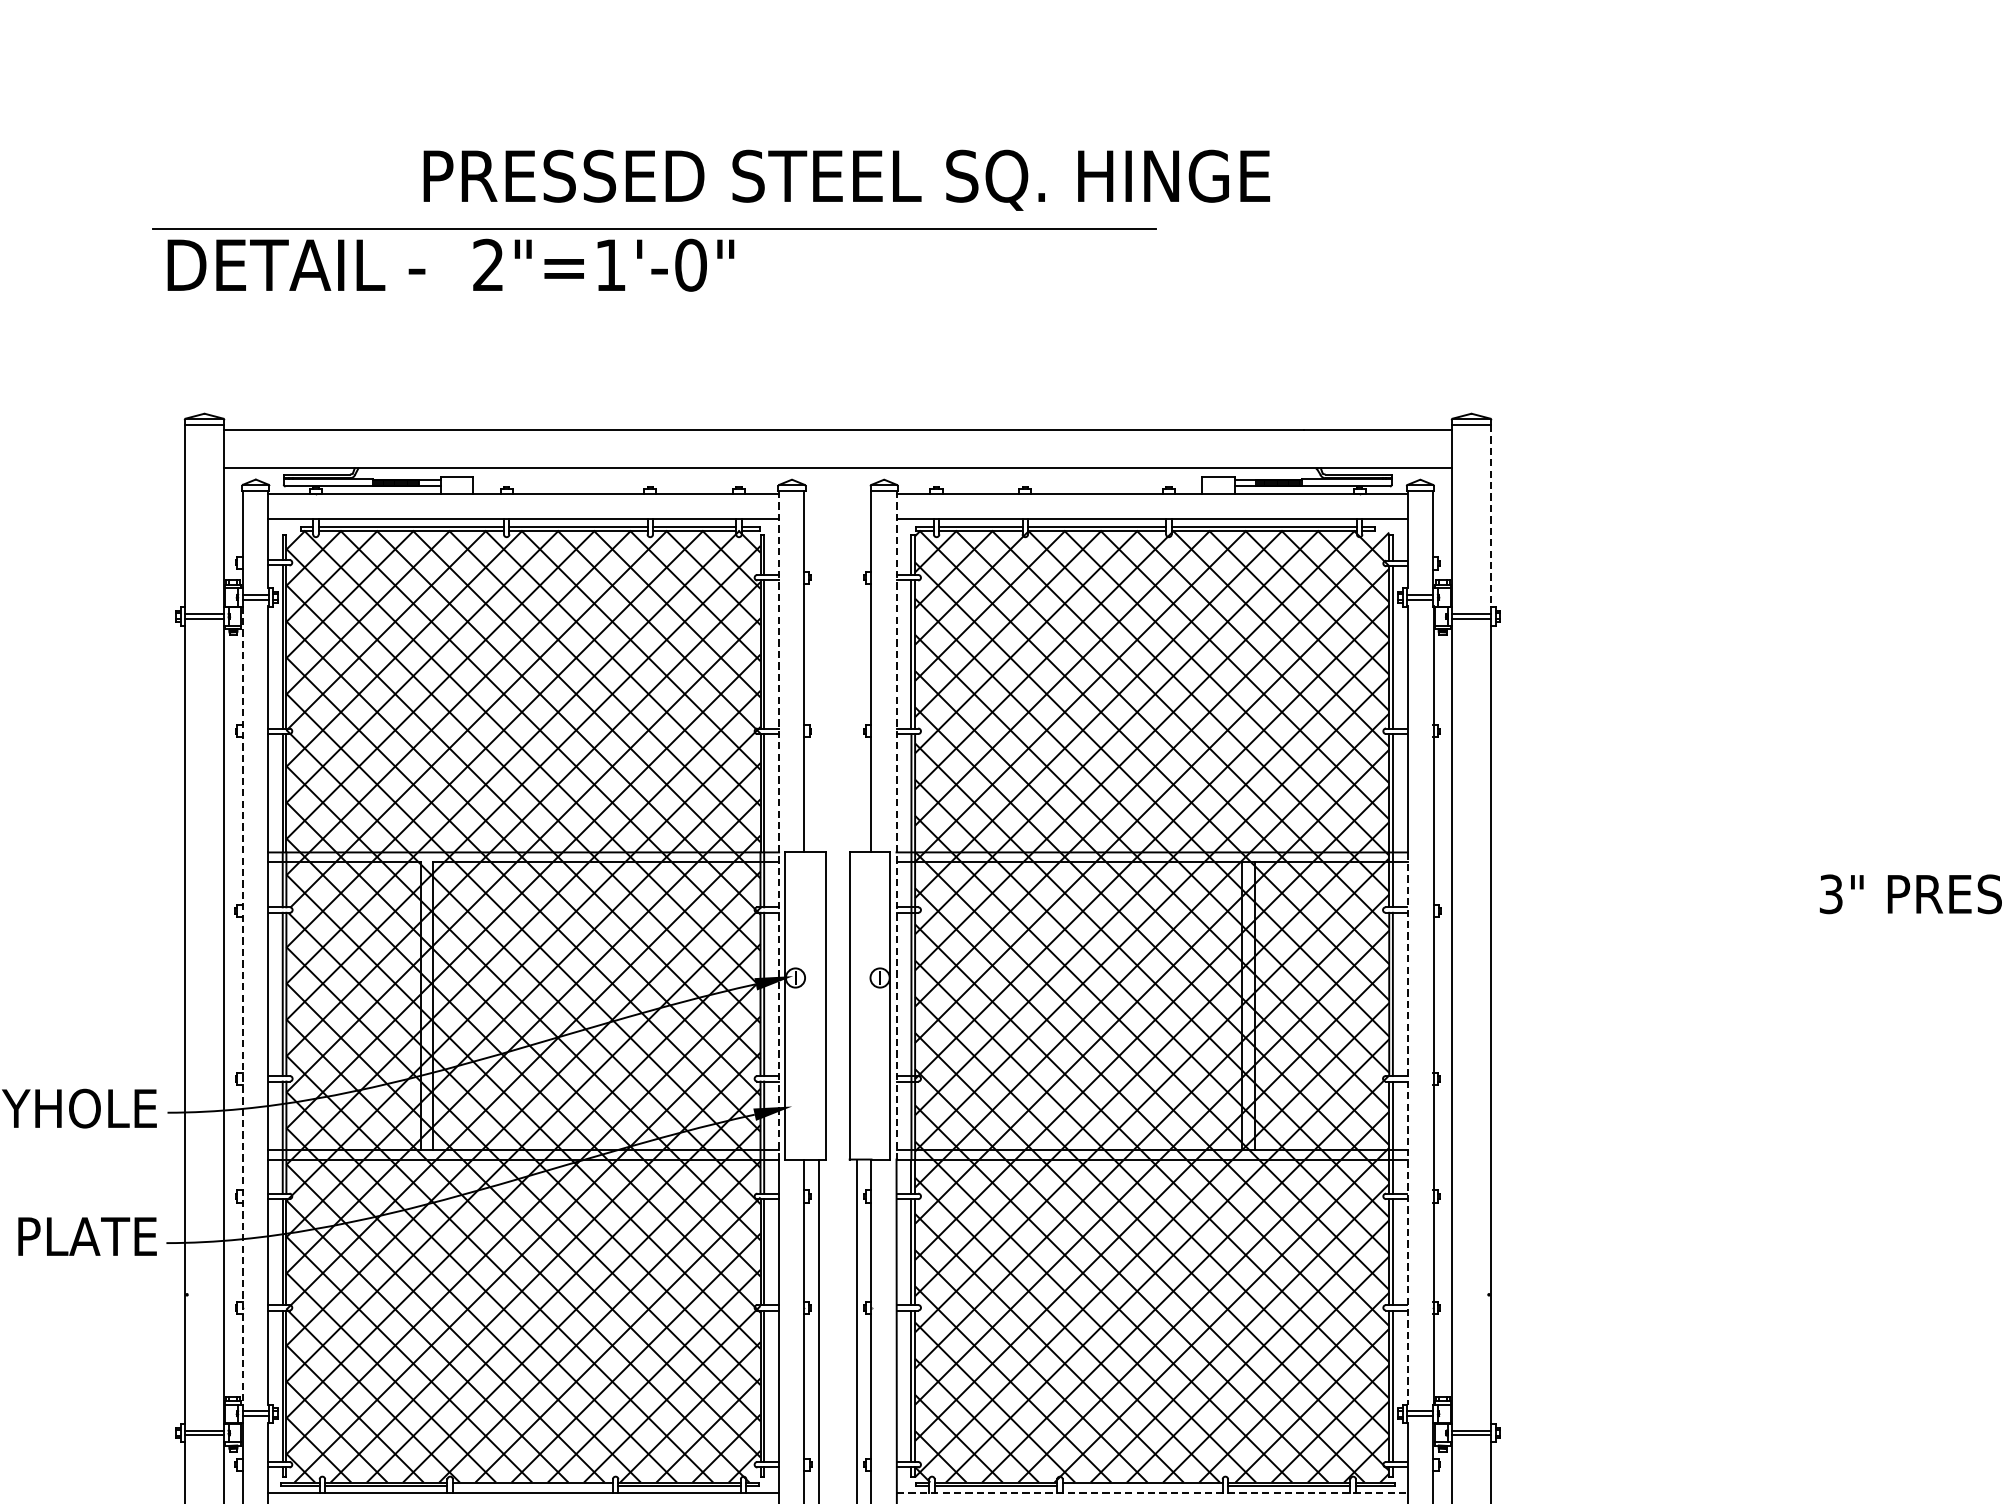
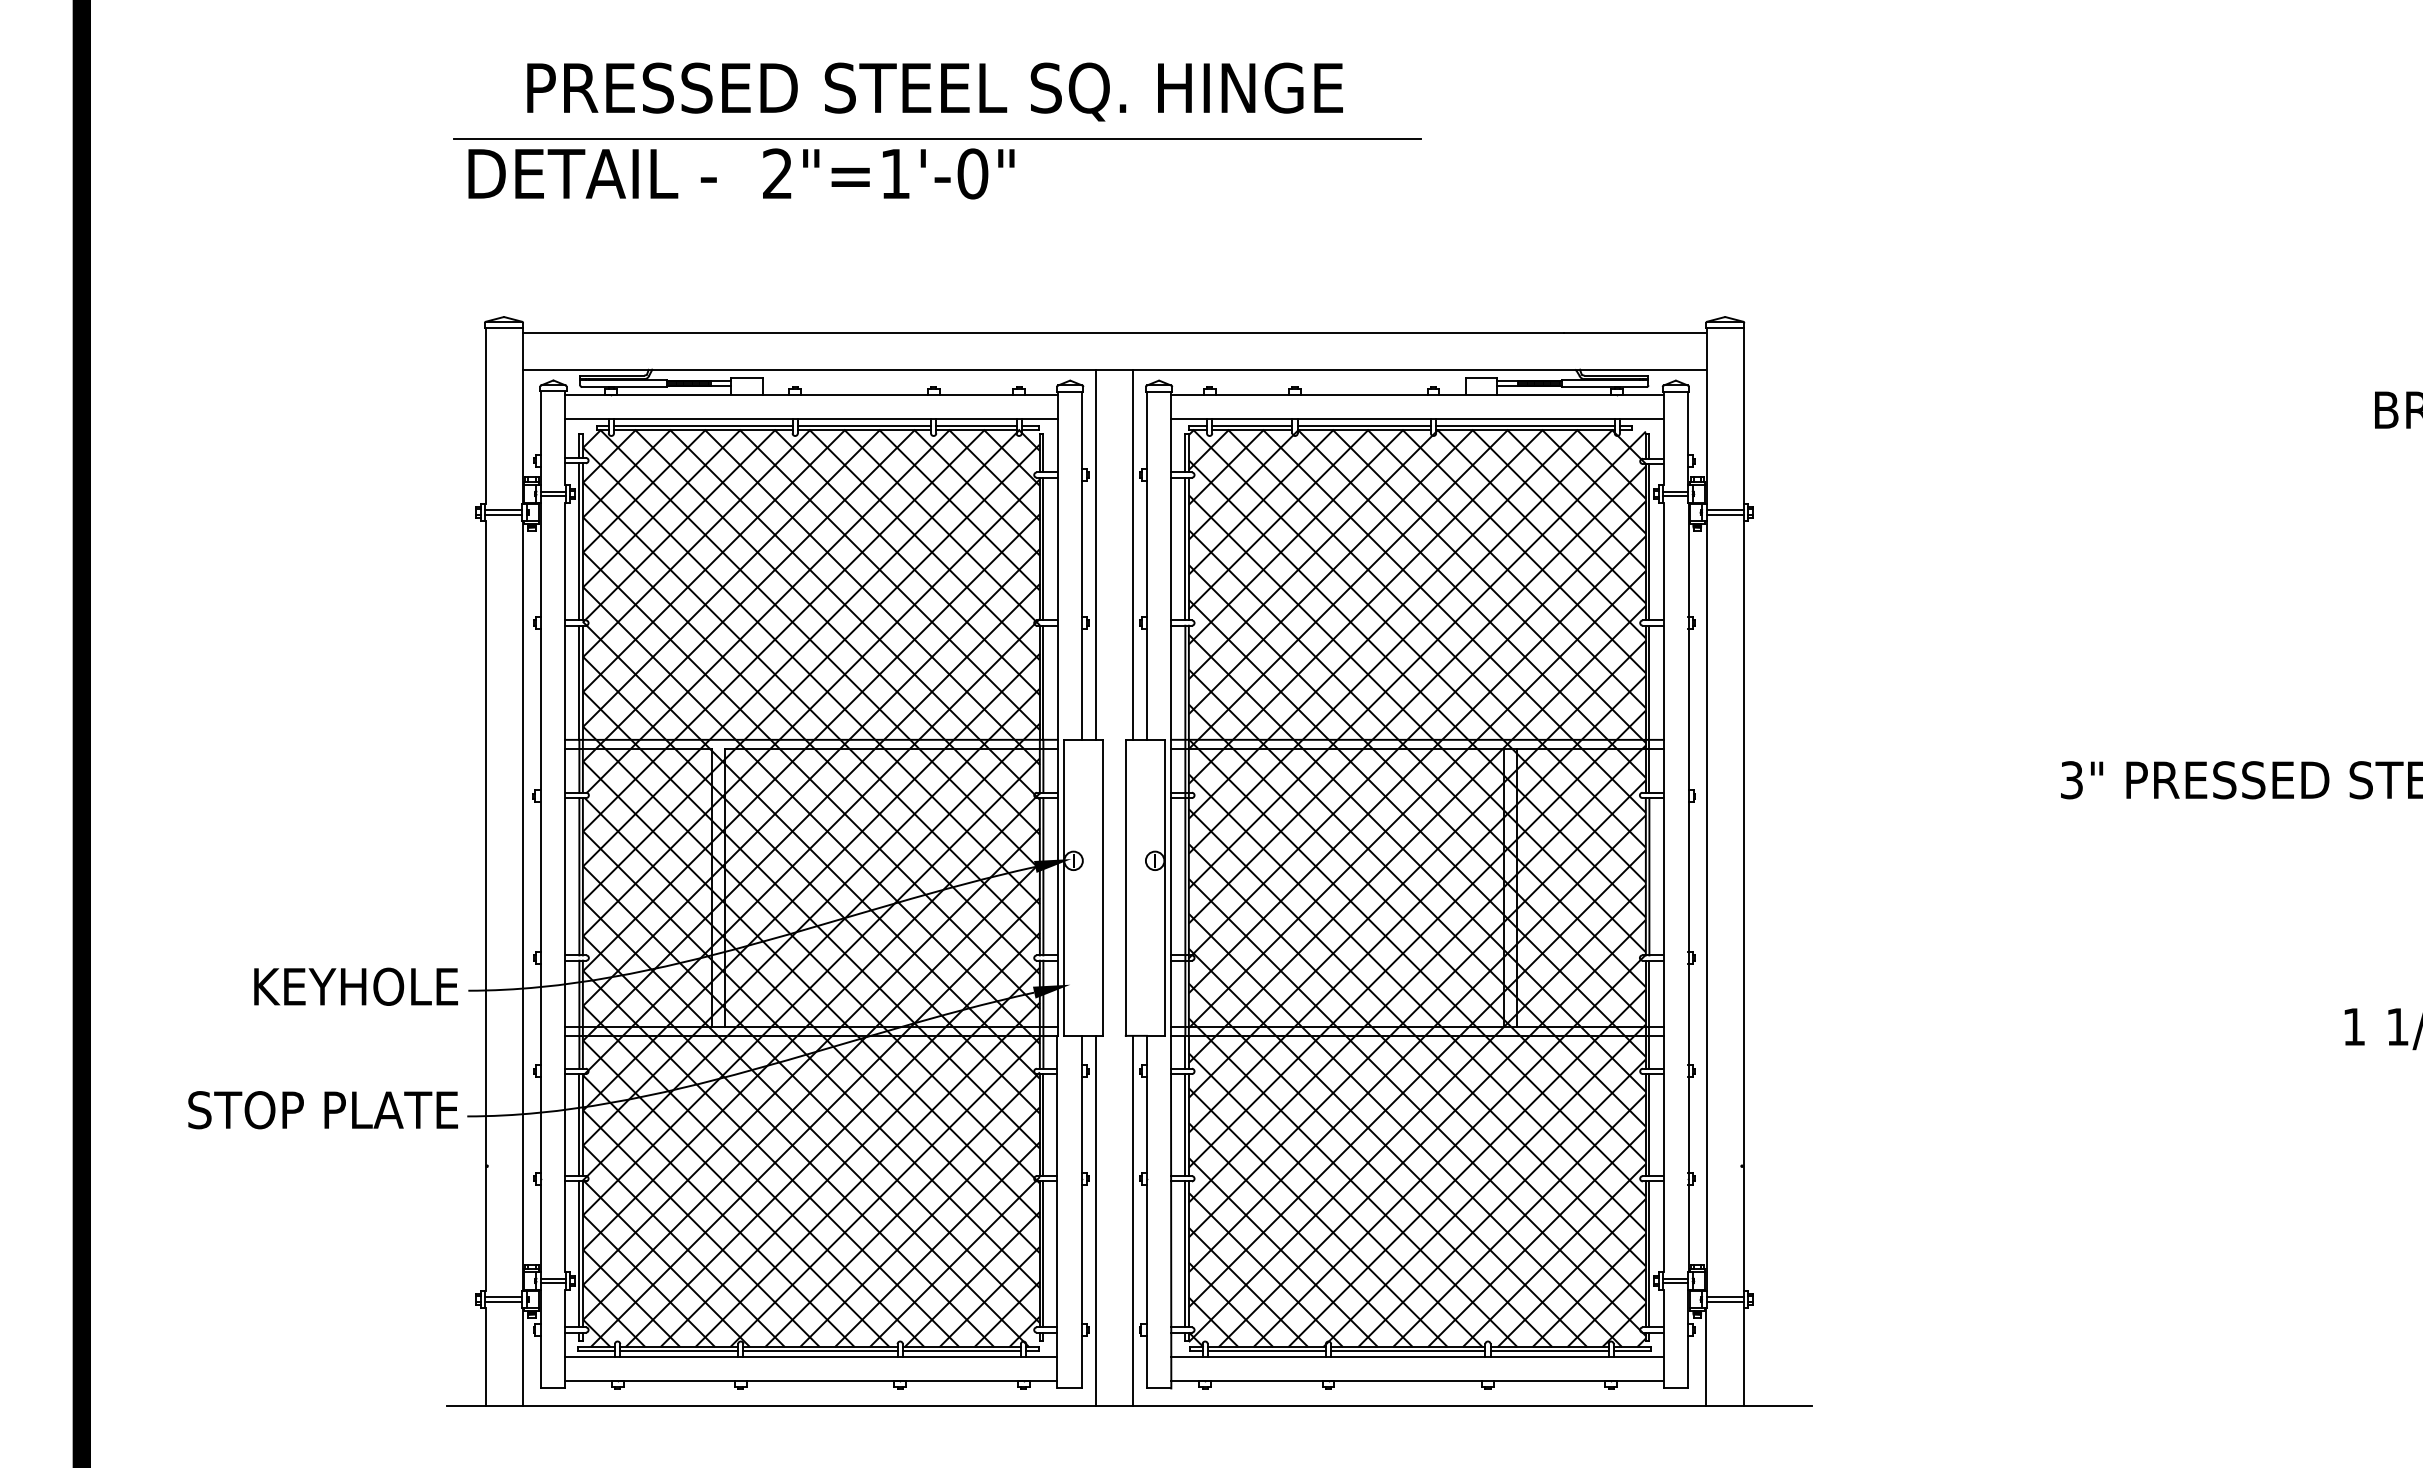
text: (846, 179) -> (934, 91), moved
line: (1490, 515) -> (1743, 415), dashed -> solid
line: (818, 660) -> (1095, 554), added
line: (856, 660) -> (1132, 554), added
line: (778, 826) -> (1057, 714), dashed -> solid
line: (896, 826) -> (1170, 714), dashed -> solid
line: (242, 1005) -> (540, 887), dashed -> solid
line: (1407, 1129) -> (1663, 1006), dashed -> solid
line: (532, 1485) -> (820, 1350), added
line: (1142, 1485) -> (1408, 1350), added
line: (1152, 1493) -> (1417, 1357), dashed -> solid

